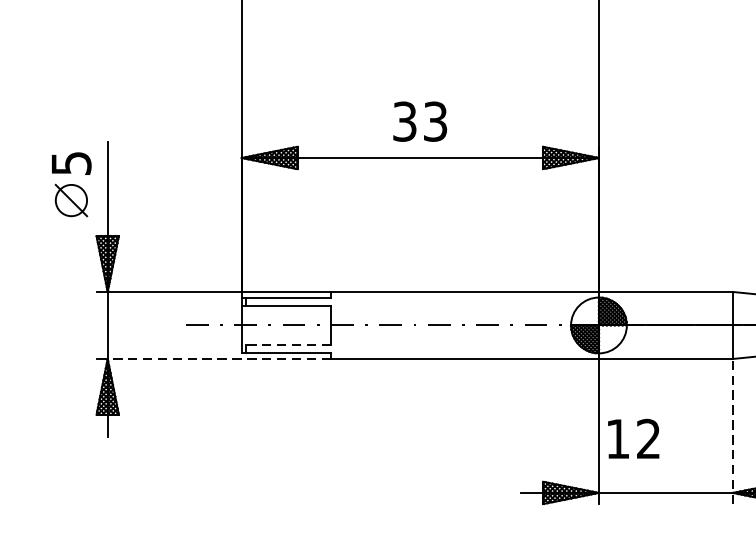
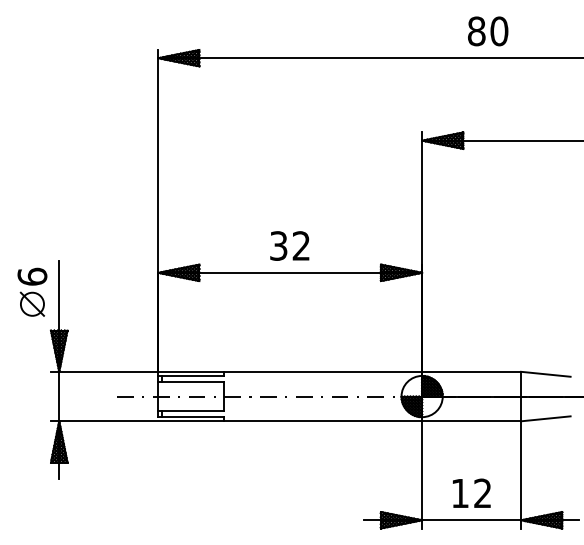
text: (434, 120) -> (300, 245), 33 -> 32
text: (71, 162) -> (32, 276), 5 -> 6
line: (286, 344) -> (191, 410), dashed -> solid
line: (219, 359) -> (141, 421), dashed -> solid
line: (733, 430) -> (521, 474), dashed -> solid
text: (633, 437) -> (471, 492), moved

